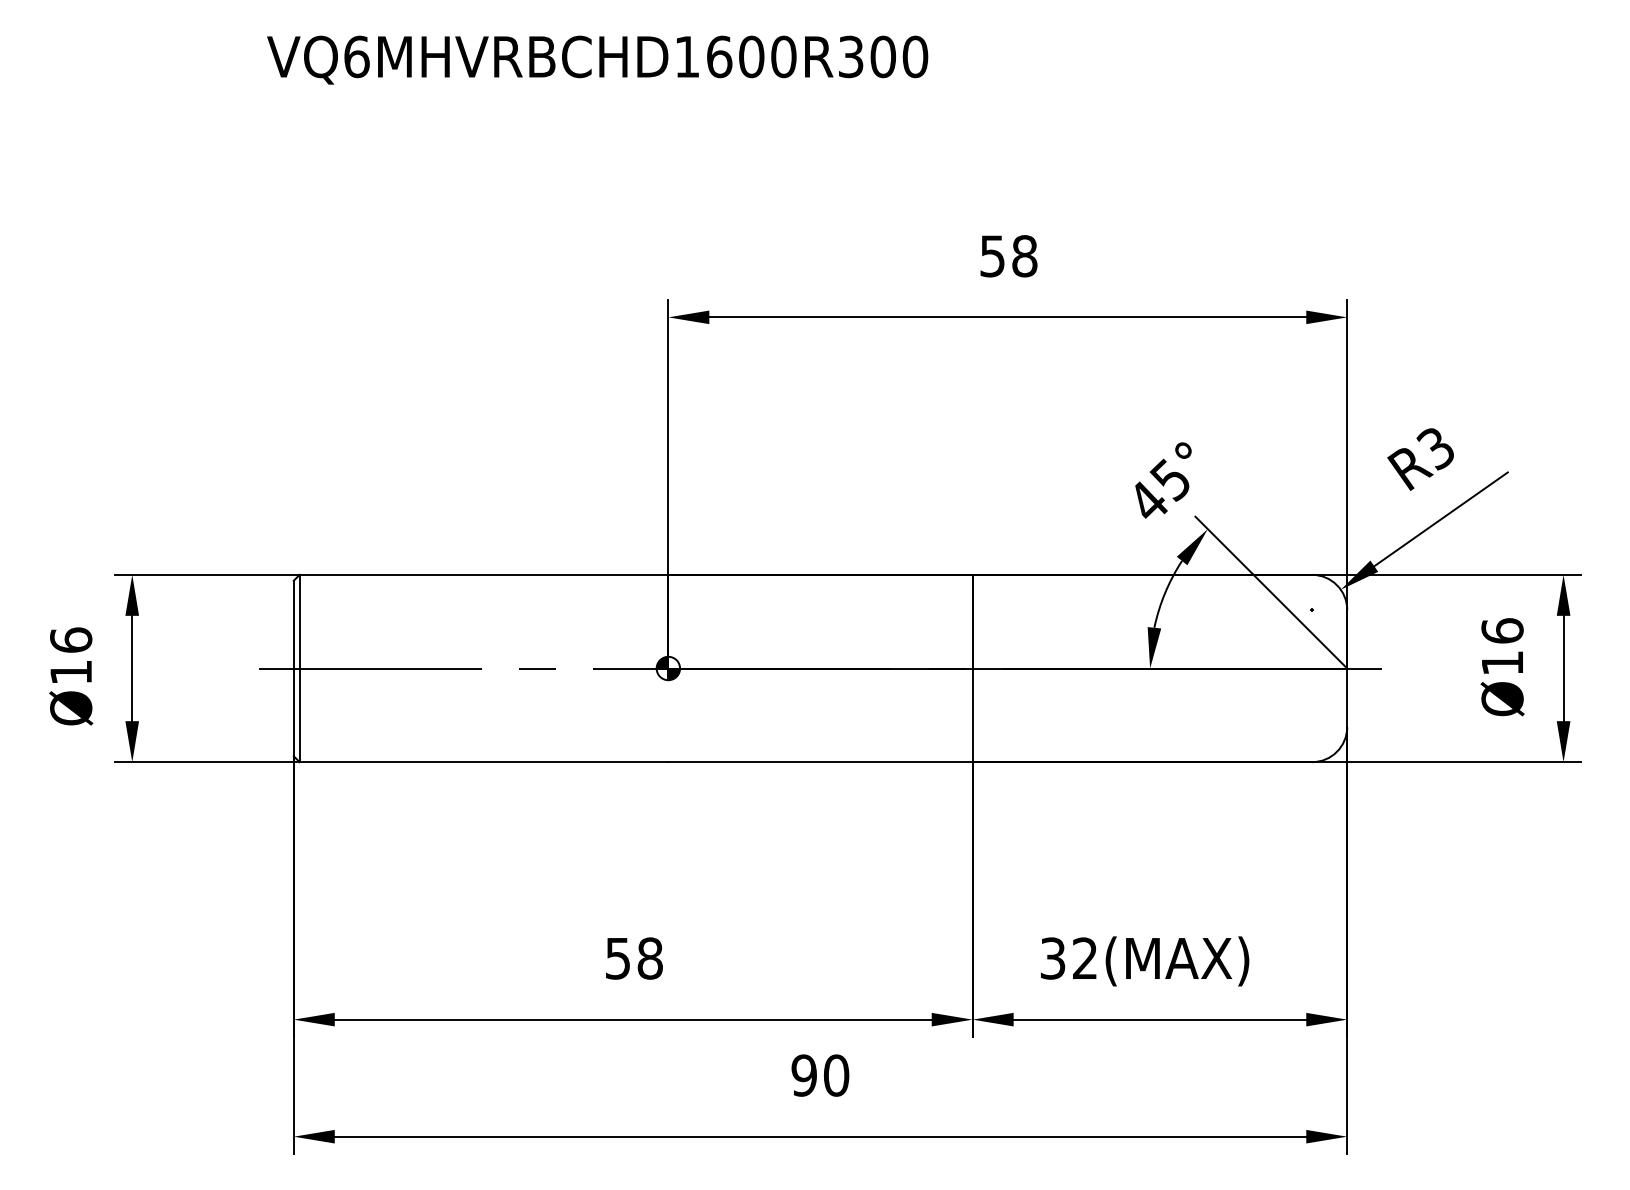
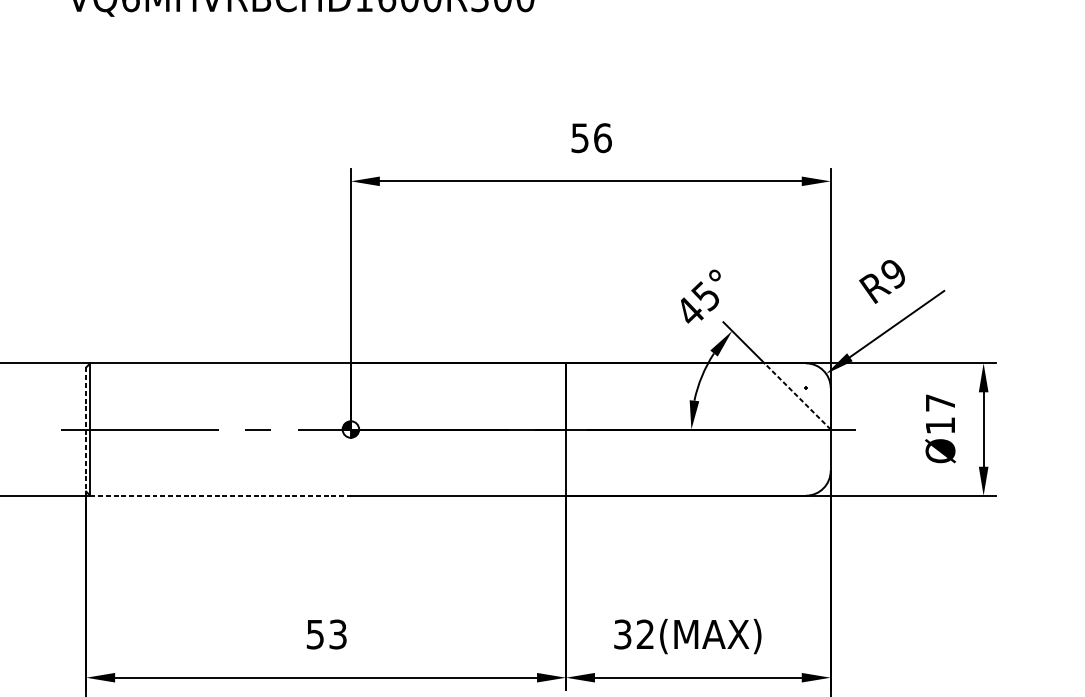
text: (1024, 256) -> (602, 138), 58 -> 56
text: (1434, 449) -> (892, 274), R3 -> R9
line: (1300, 621) -> (797, 396), solid -> dashed
text: (1502, 630) -> (940, 402), Ø16 -> Ø17
line: (293, 668) -> (85, 429), solid -> dashed
line: (484, 762) -> (220, 495), solid -> dashed
text: (649, 958) -> (337, 634), 58 -> 53

